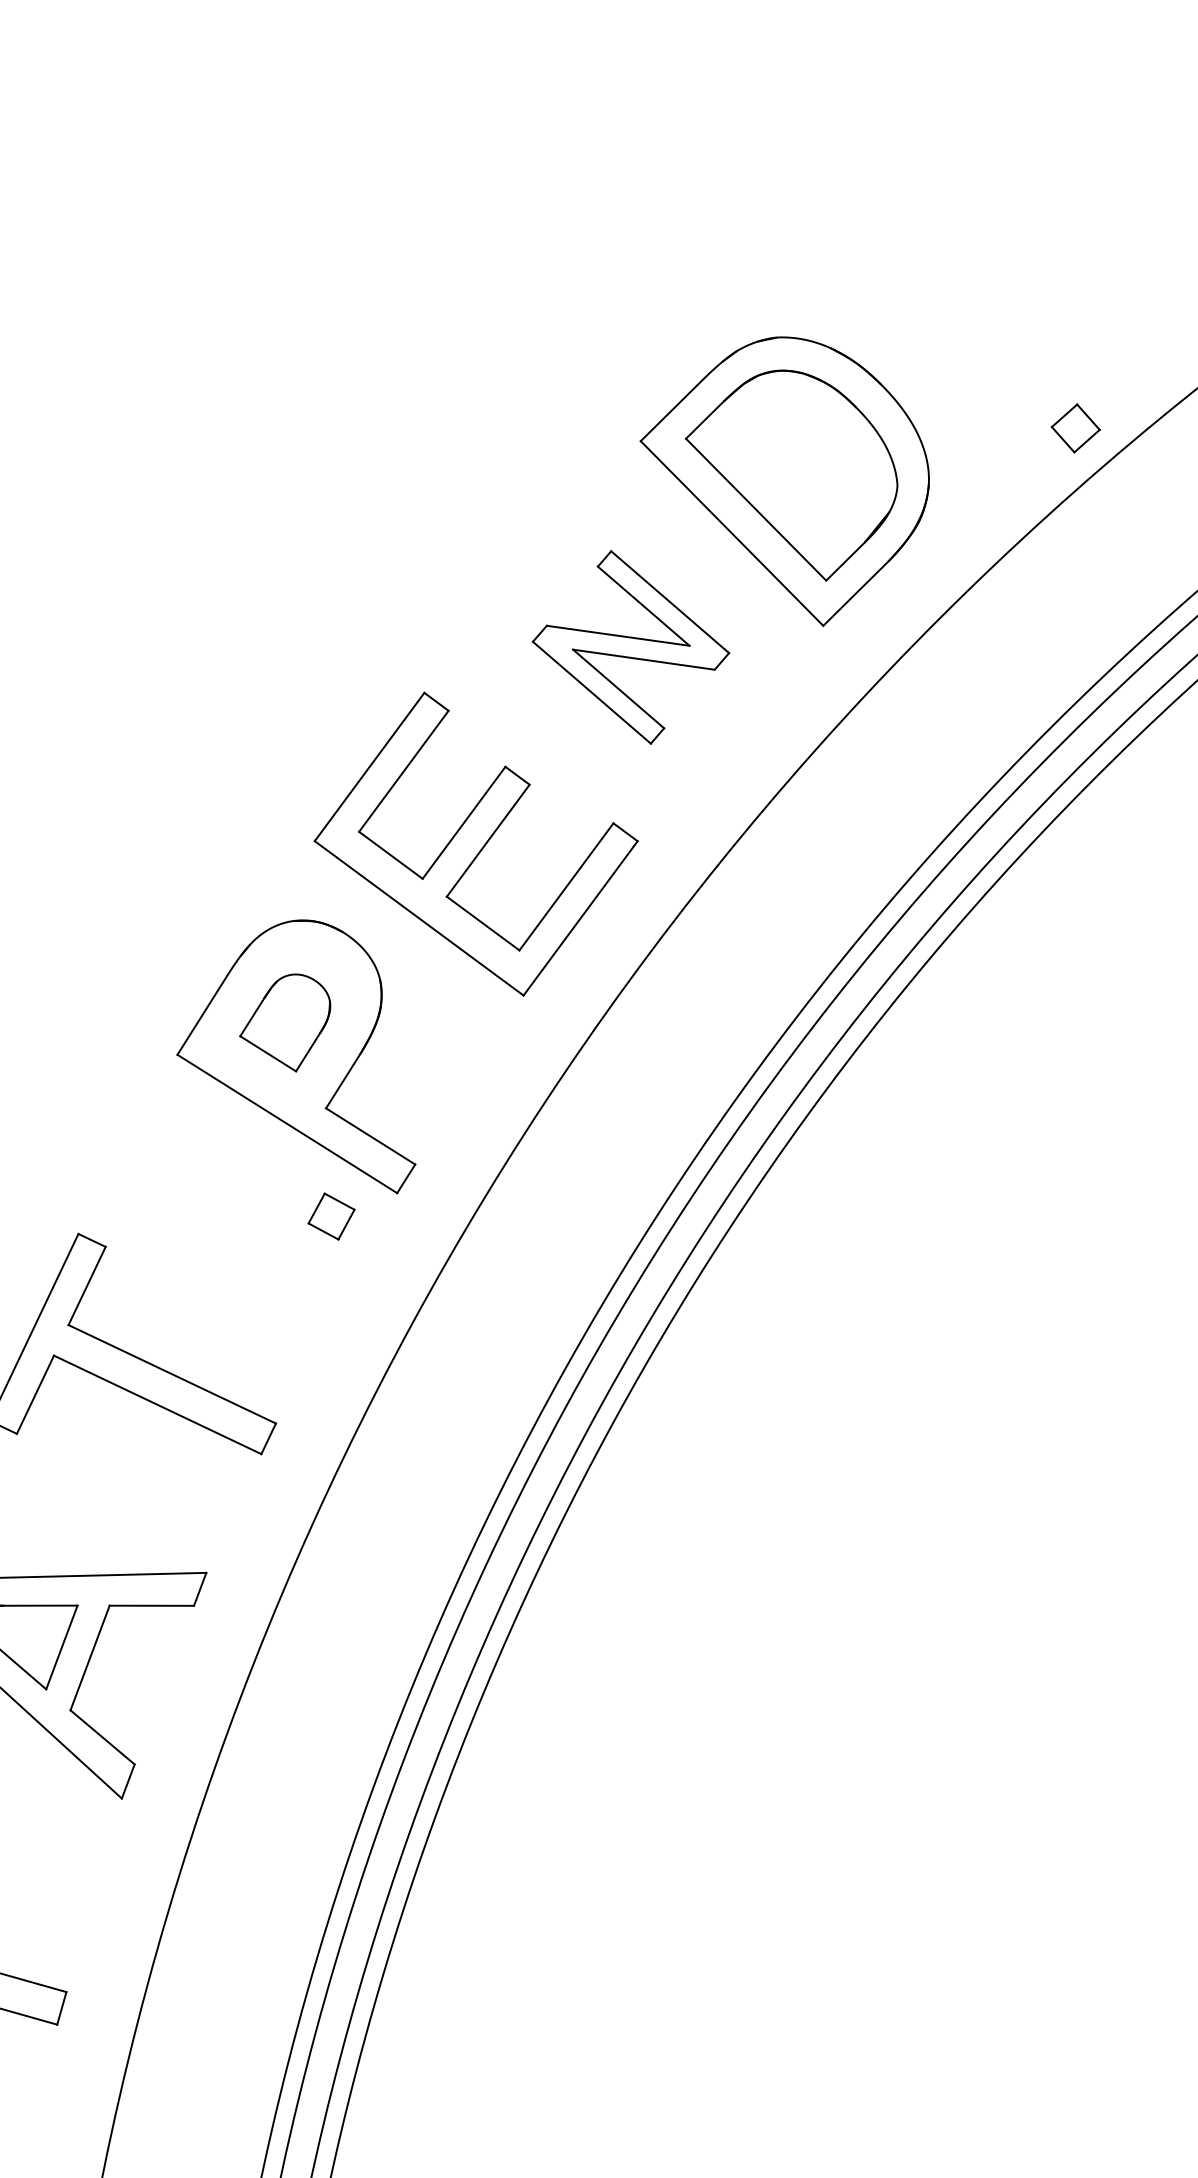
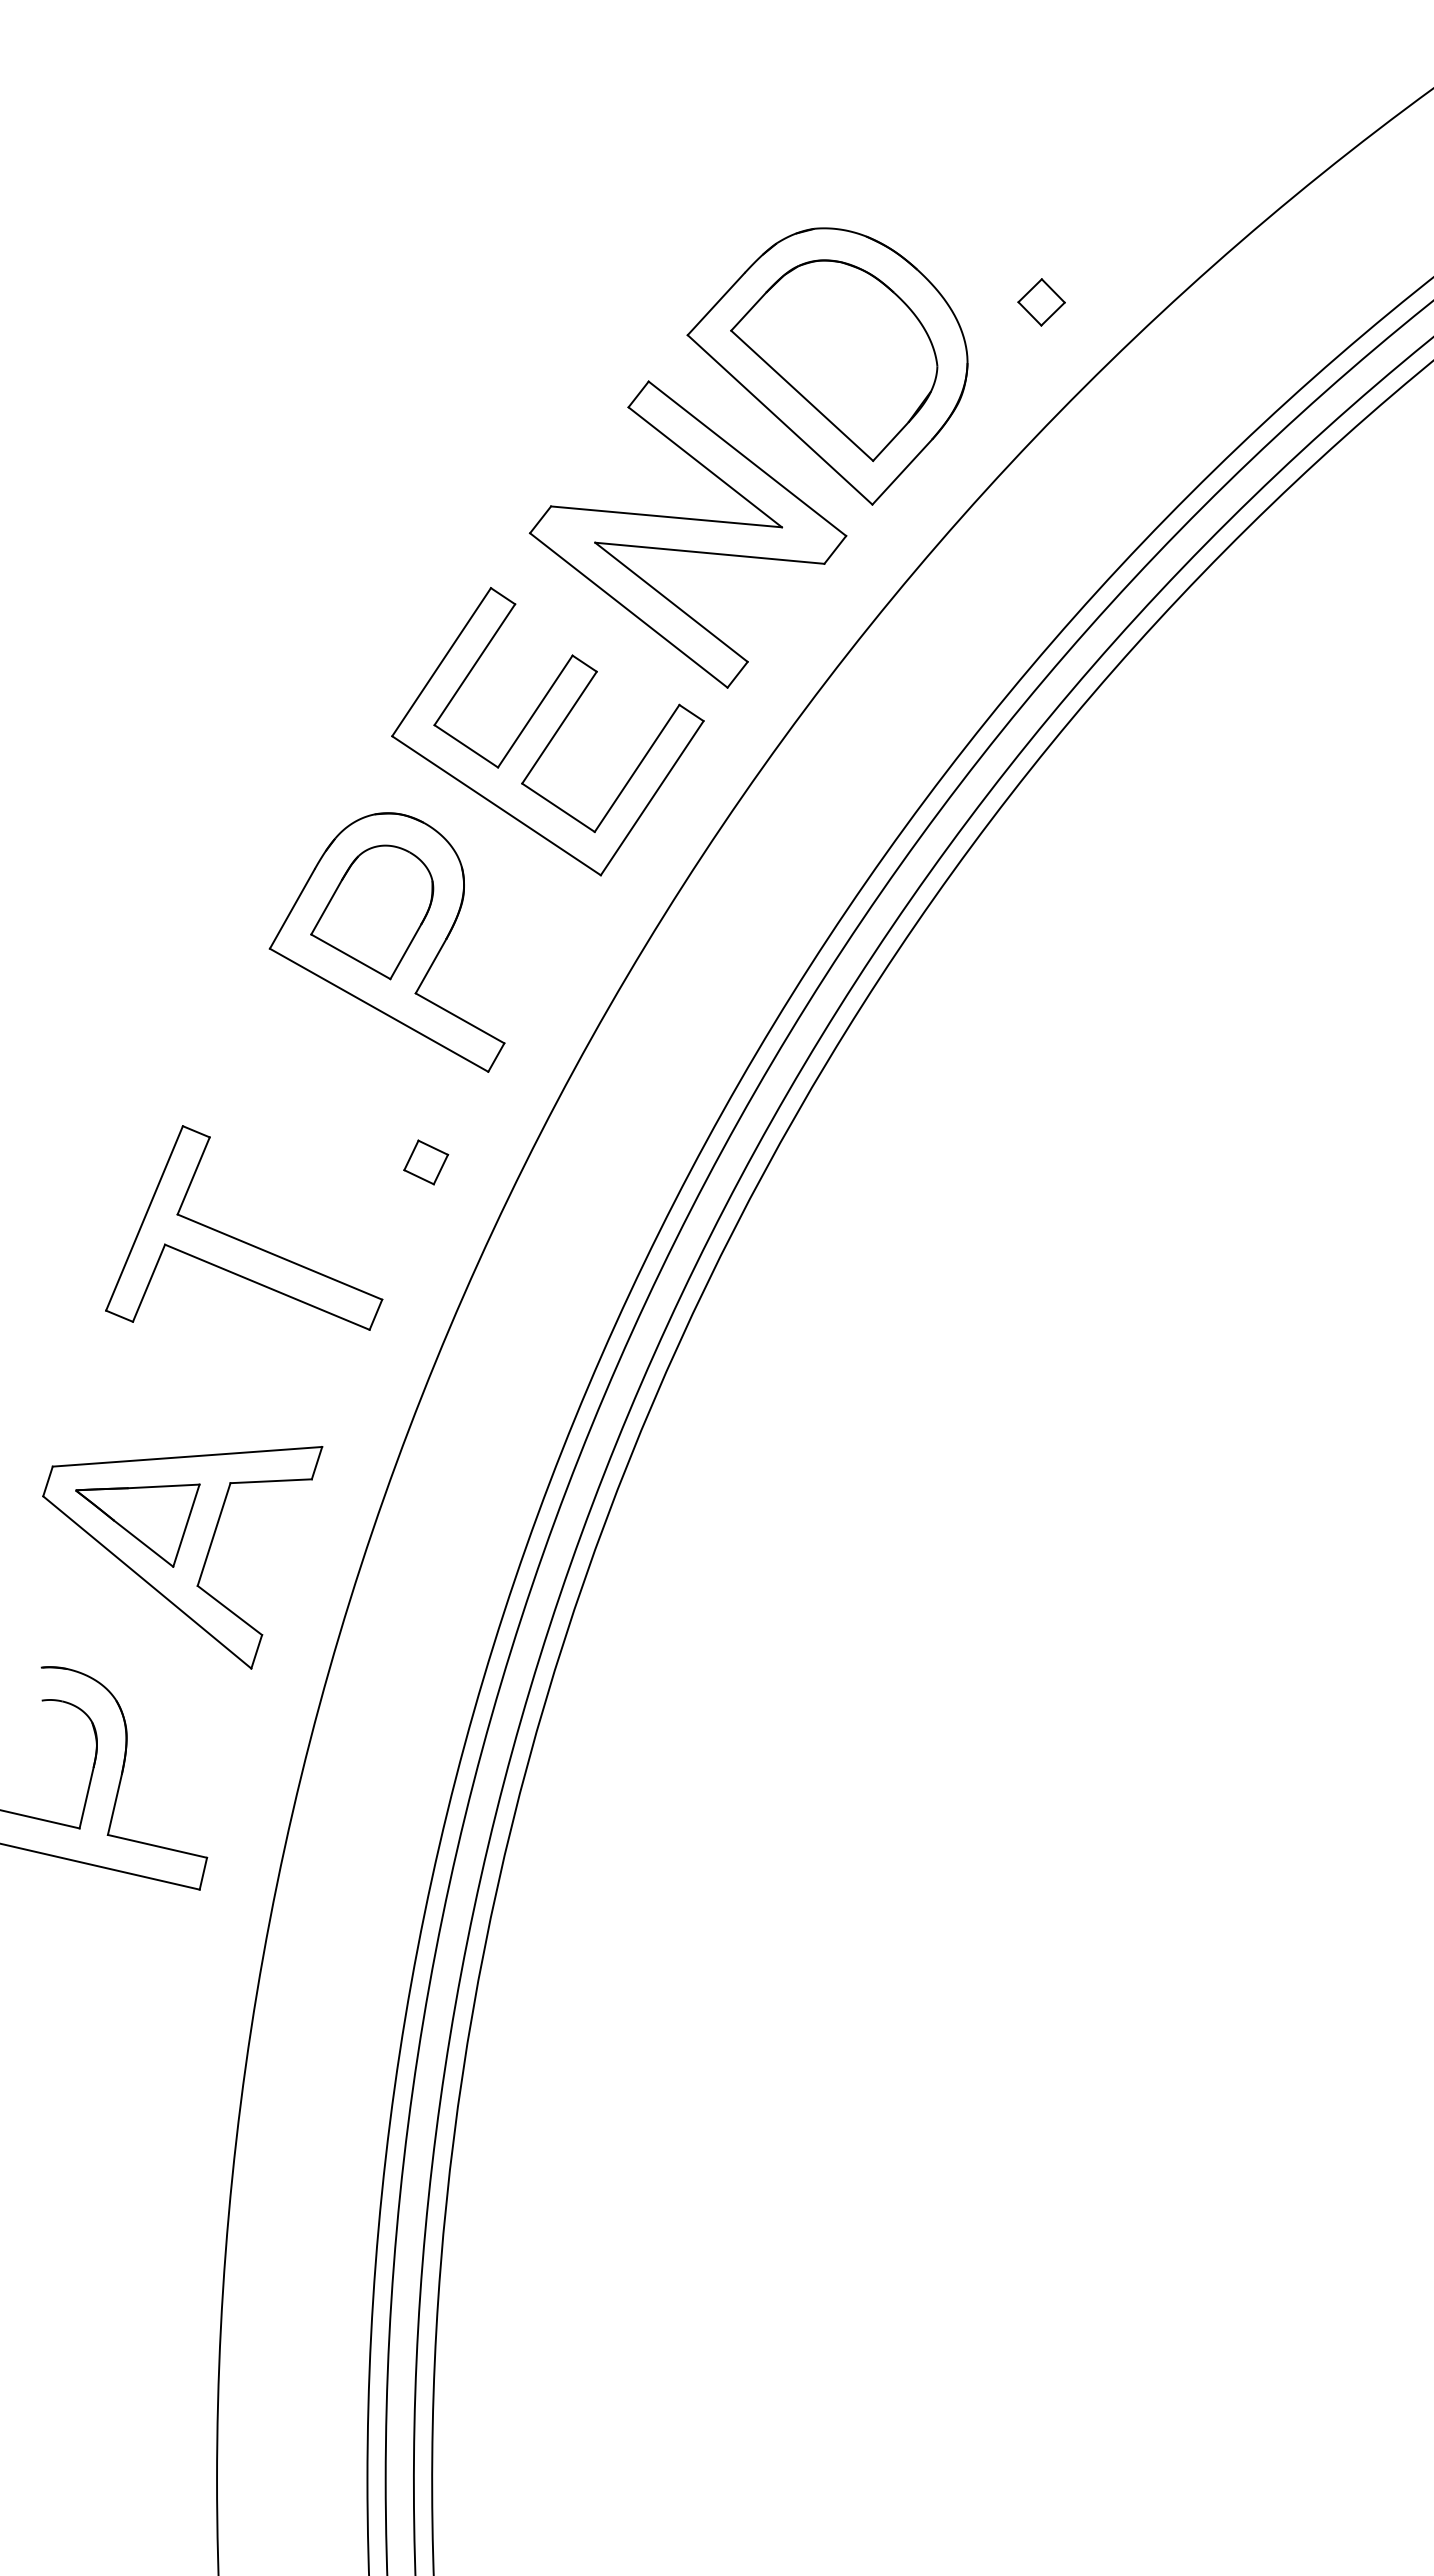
part: (1075, 428) -> (1041, 302), moved
part: (630, 647) -> (687, 534), size x1.67
part: (285, 1022) -> (372, 912), size x1.43
part: (331, 1216) -> (426, 1162), moved

